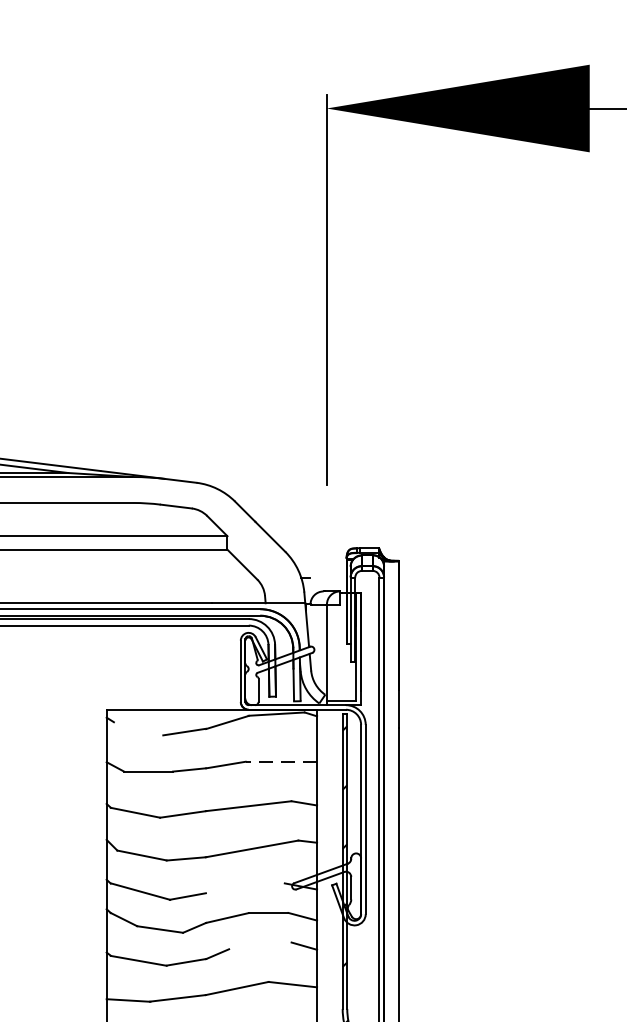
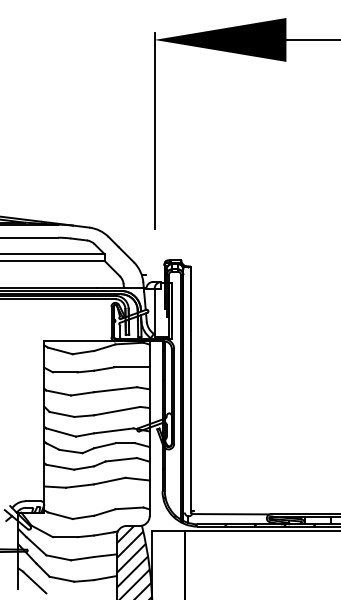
line: (139, 727) -> (60, 350), added
line: (280, 761) -> (131, 367), dashed -> solid
line: (244, 887) -> (113, 430), added
line: (258, 945) -> (120, 459), added

